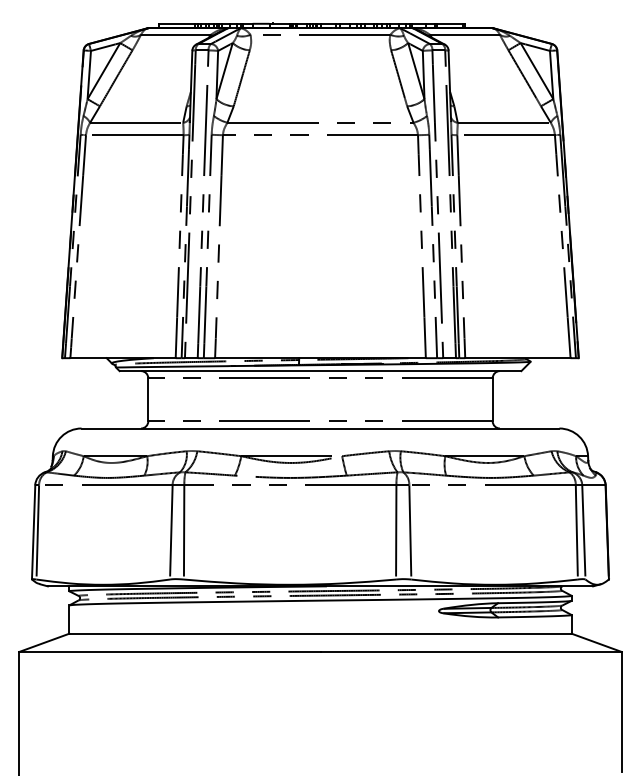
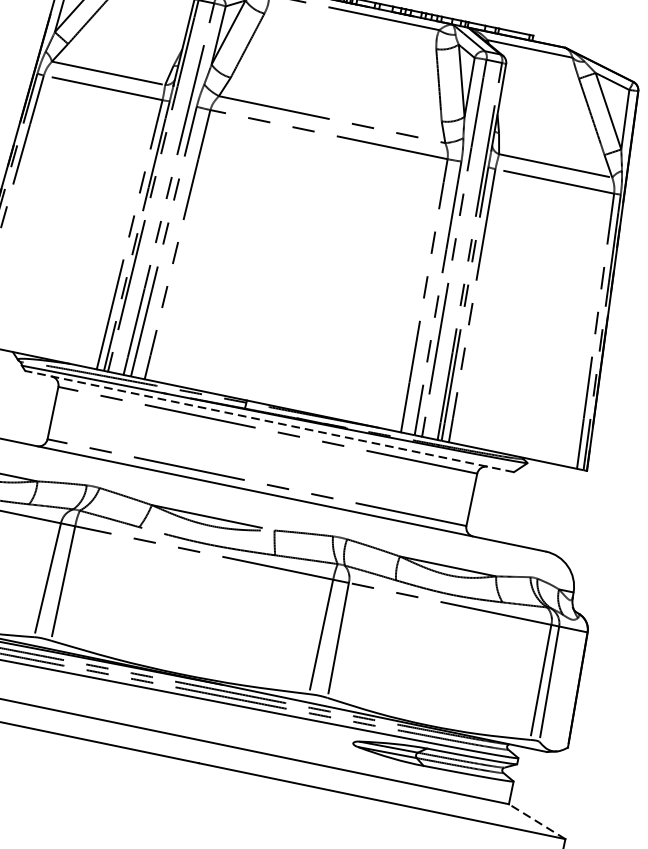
line: (320, 371) -> (269, 422), solid -> dashed
line: (596, 642) -> (536, 821), solid -> dashed

